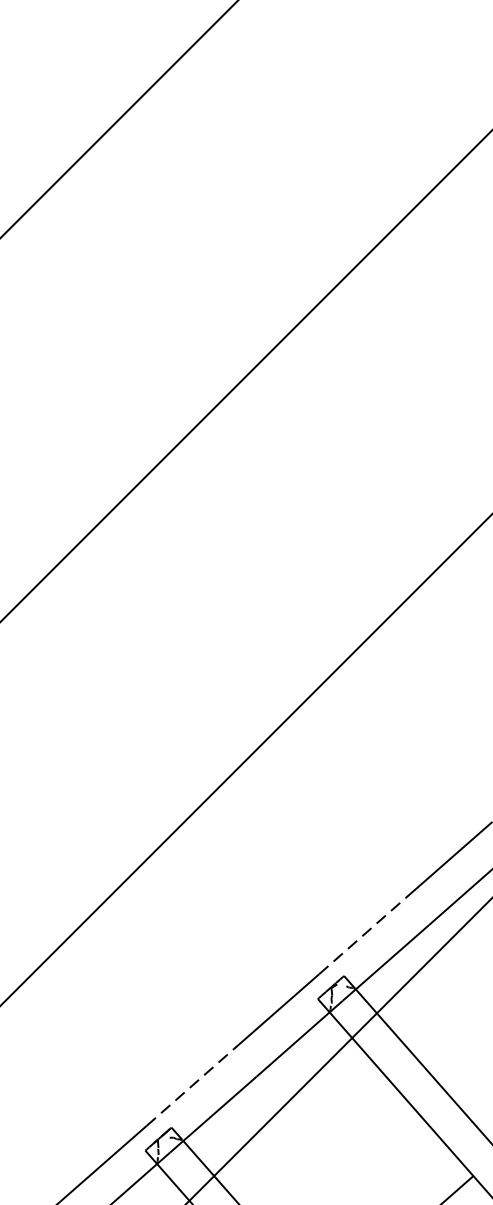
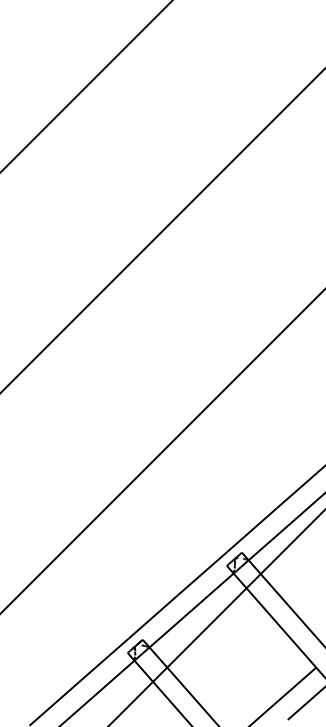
line: (362, 935) -> (252, 529), dashed -> solid
line: (190, 1087) -> (153, 616), dashed -> solid

